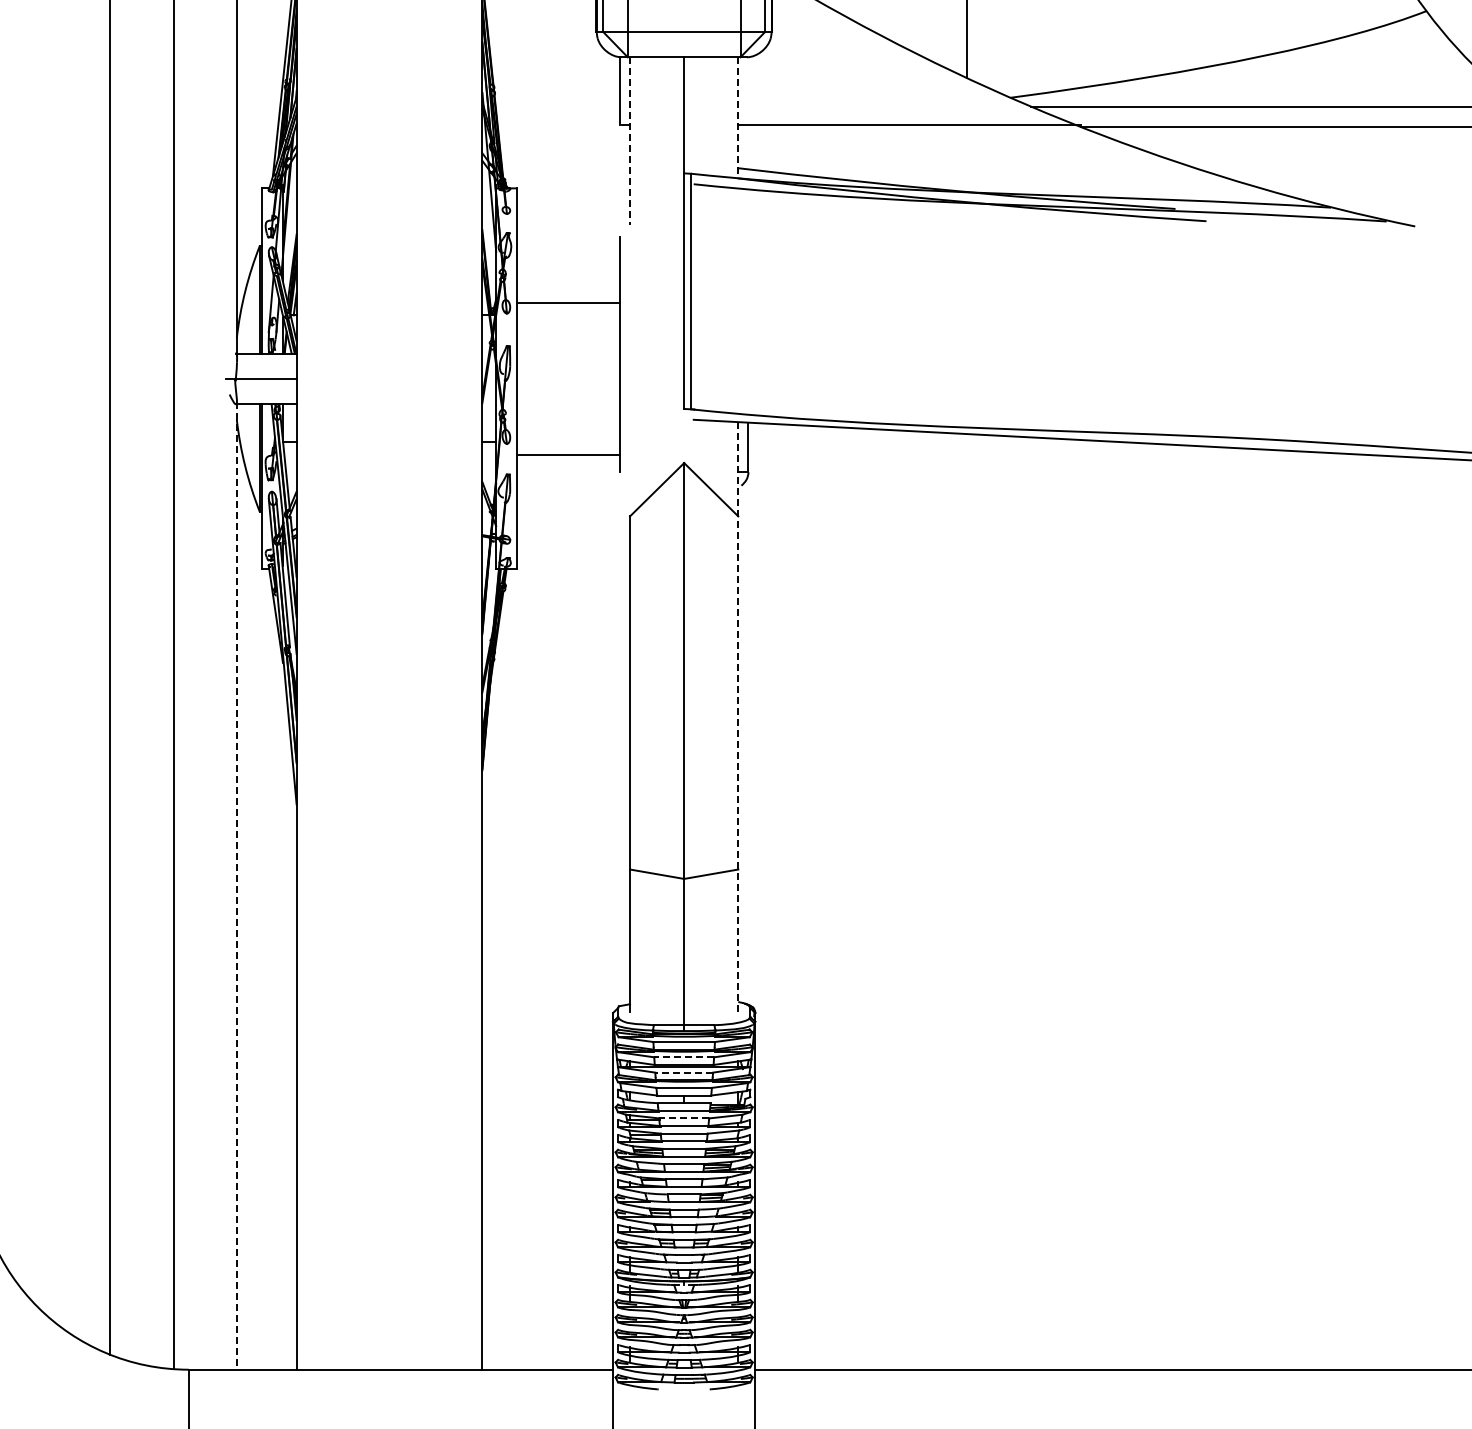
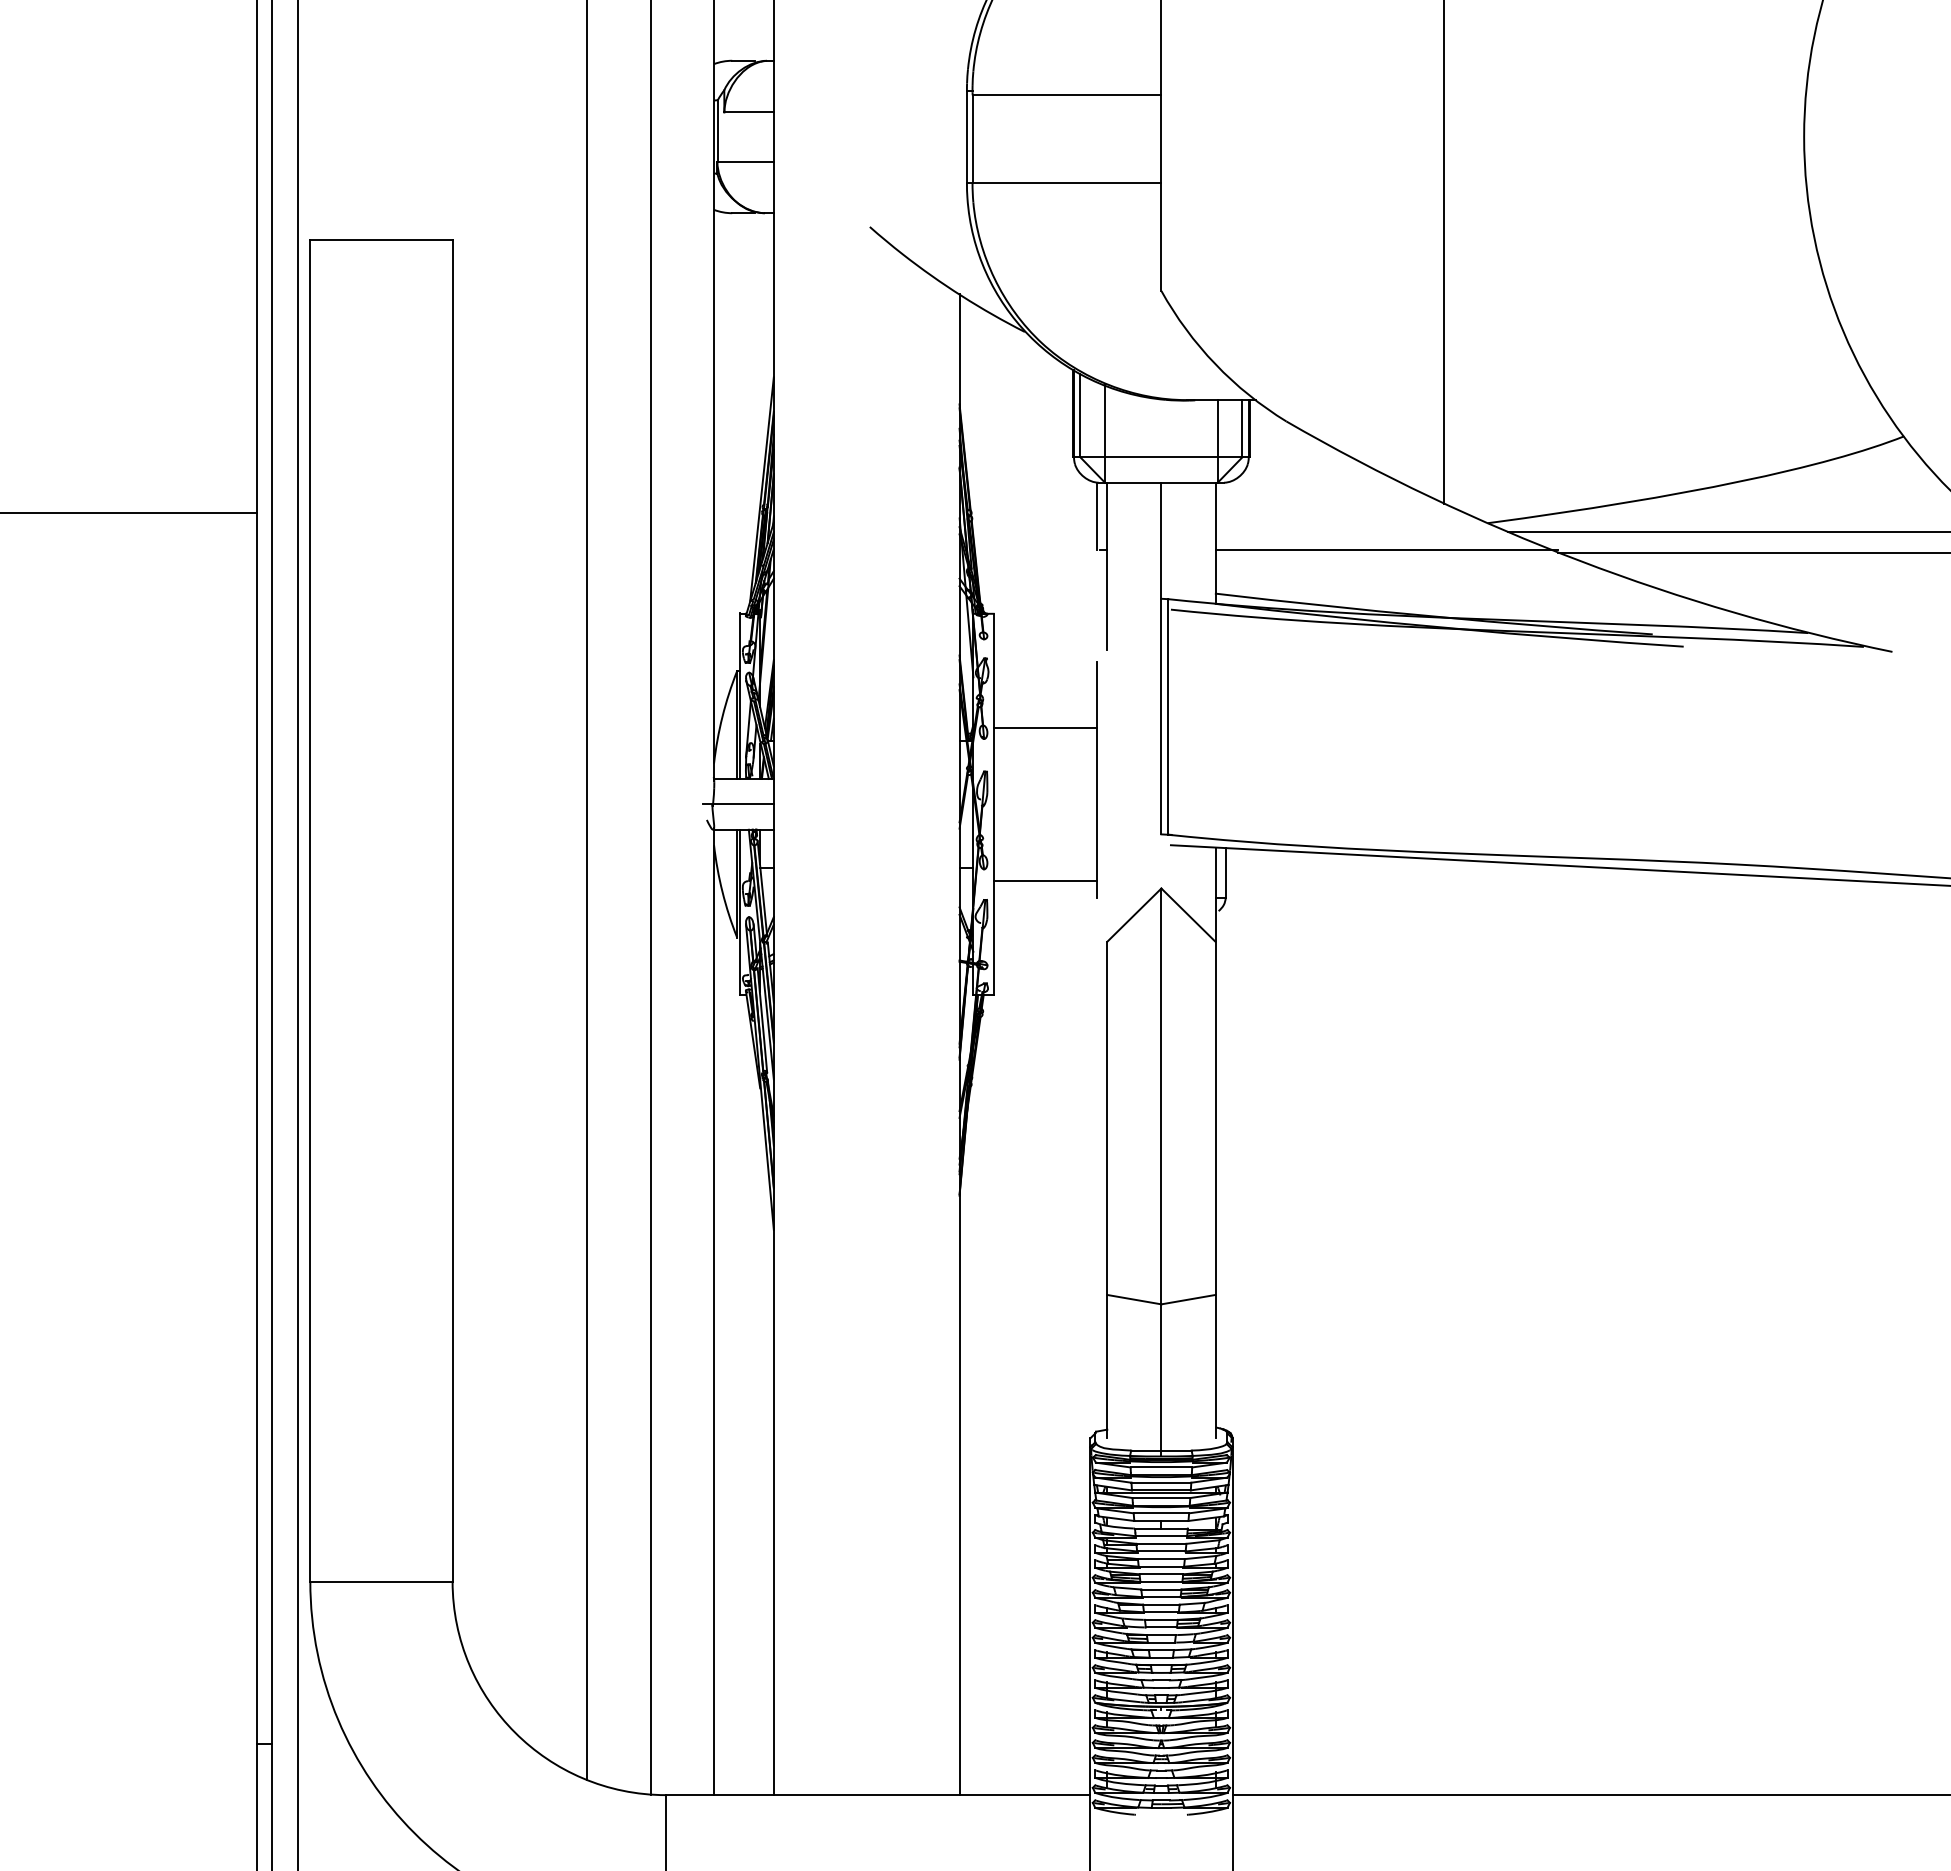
line: (738, 117) -> (1215, 542), dashed -> solid
line: (630, 141) -> (1107, 566), dashed -> solid
line: (738, 717) -> (1215, 1142), dashed -> solid
line: (237, 886) -> (714, 1311), dashed -> solid
line: (684, 1057) -> (1161, 1482), dashed -> solid
line: (684, 1073) -> (1161, 1498), dashed -> solid
line: (683, 1118) -> (1160, 1543), dashed -> solid

